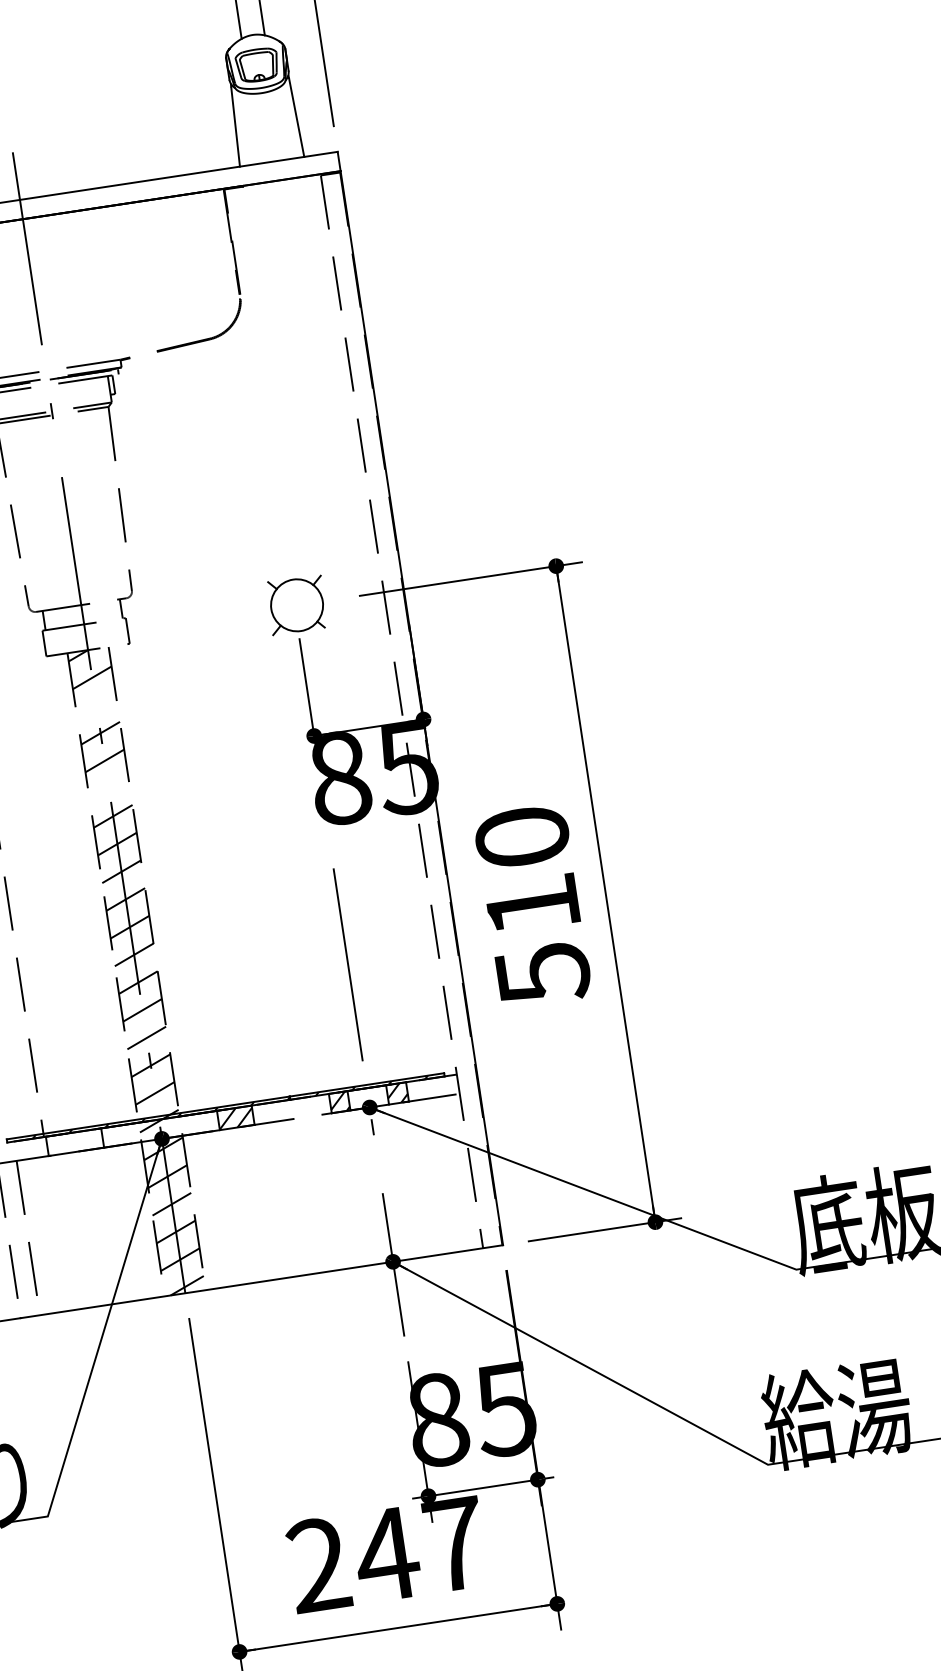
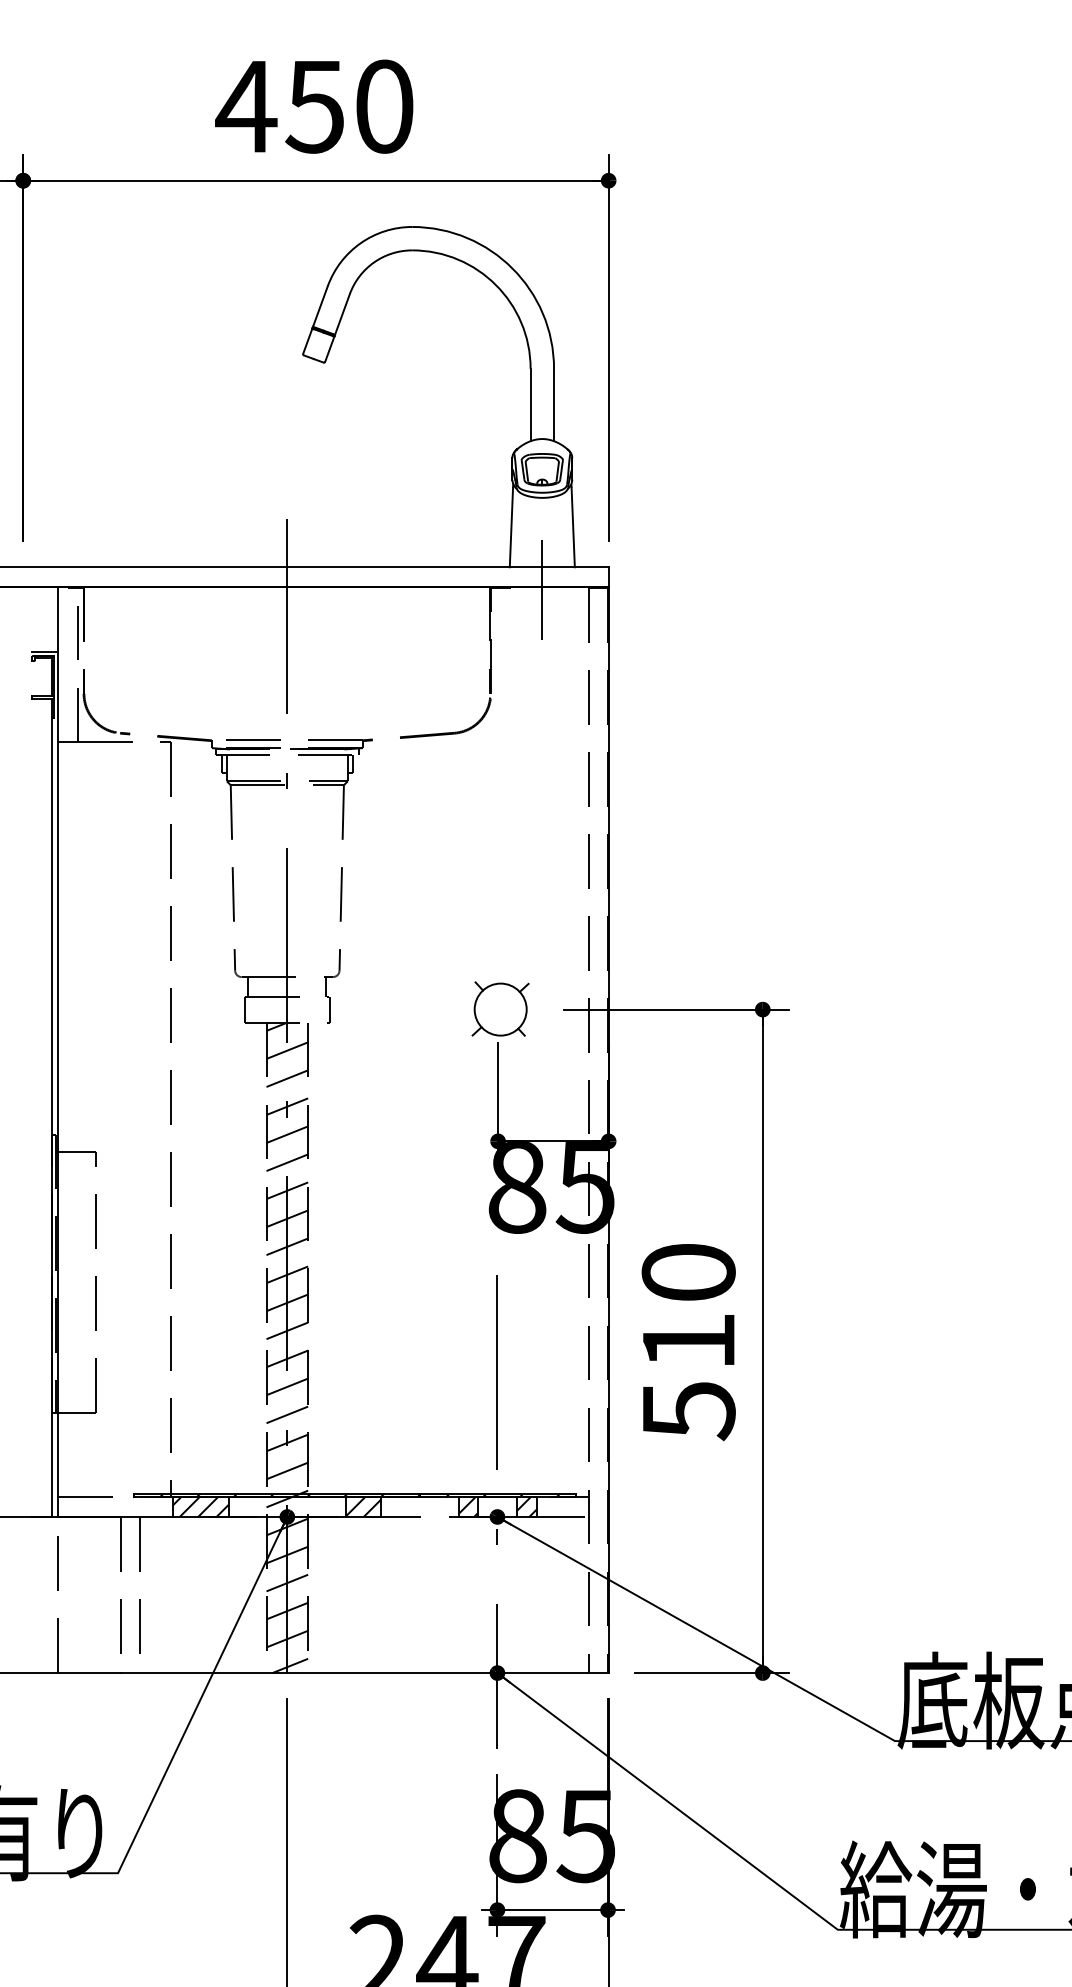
line: (275, 183) -> (542, 589), added
line: (96, 705) -> (287, 1078), added
line: (109, 788) -> (287, 1162), added
hatch: (74, 1141) -> (200, 1506), added

